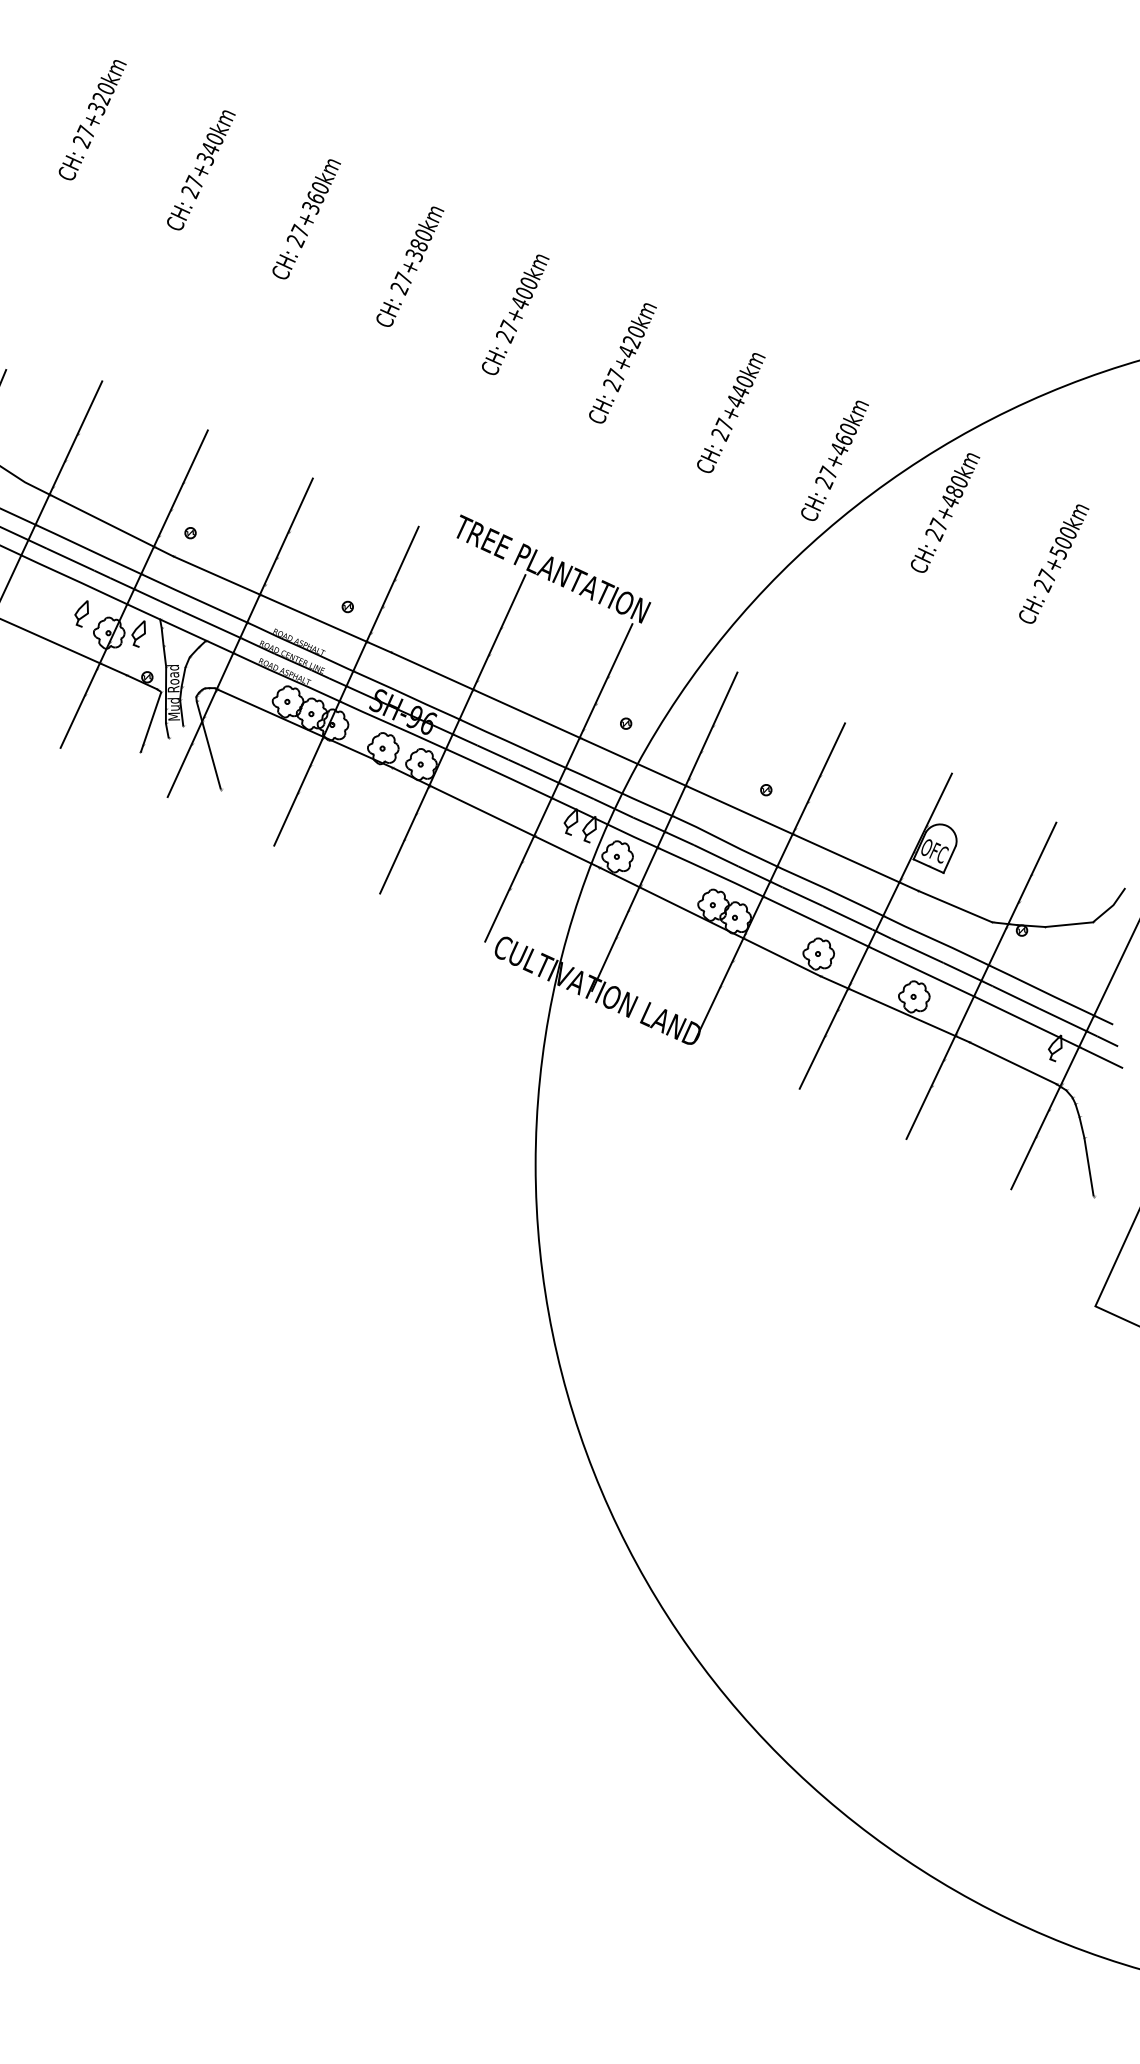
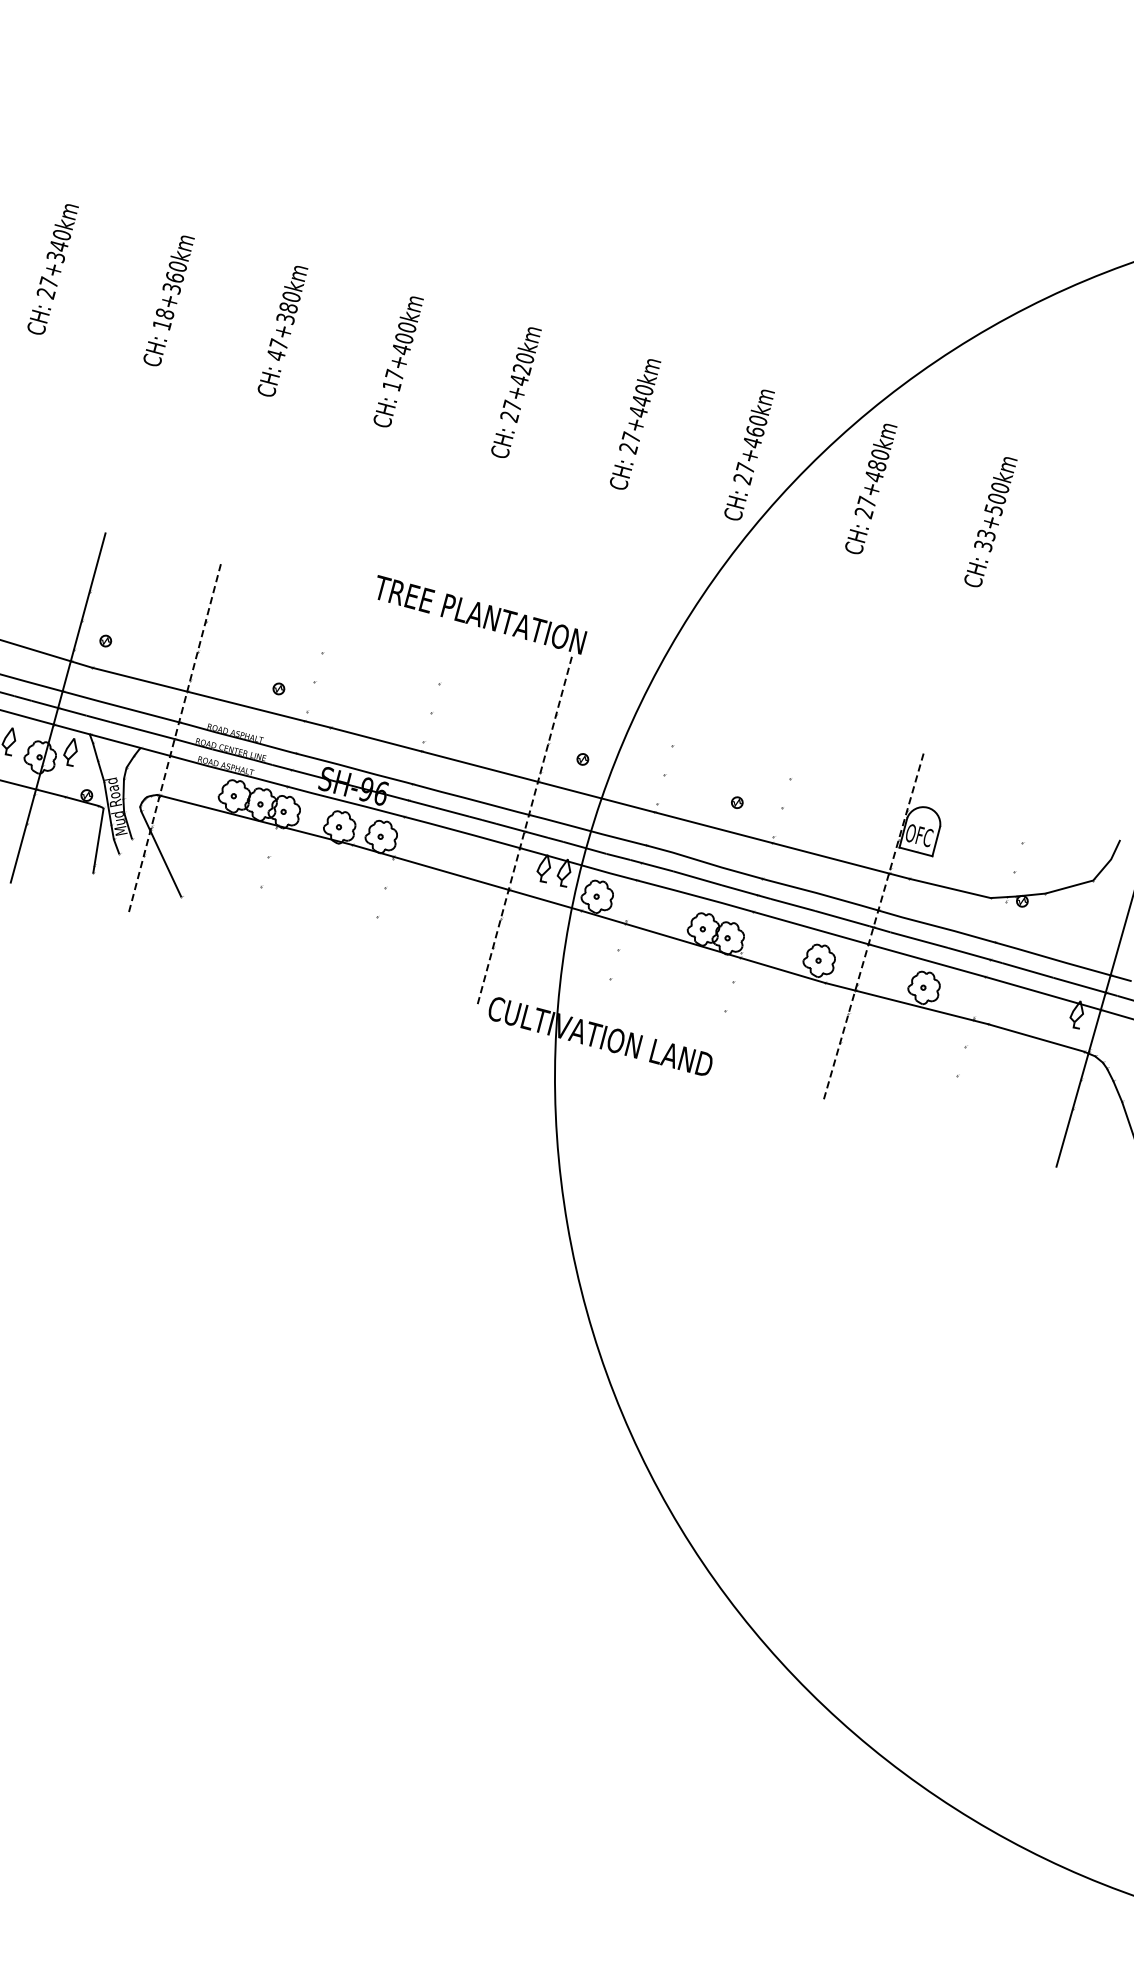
text: (297, 235) -> (162, 319), 27+360km -> 18+360km
text: (399, 288) -> (276, 355), 27+380km -> 47+380km
text: (504, 337) -> (391, 387), 27+400km -> 17+400km
text: (1044, 580) -> (984, 540), 27+500km -> 33+500km
line: (240, 638) -> (175, 739), solid -> dashed
line: (346, 685) -> (291, 769), removed
line: (452, 734) -> (407, 800), removed
line: (558, 782) -> (524, 831), solid -> dashed
line: (664, 831) -> (640, 862), removed
line: (770, 881) -> (757, 895), removed
line: (875, 931) -> (873, 927), solid -> dashed
line: (981, 980) -> (989, 959), removed

